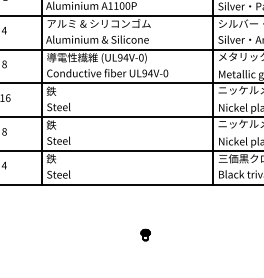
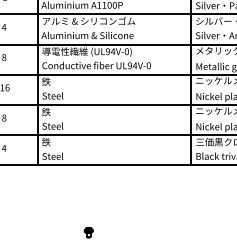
part: (145, 234) -> (88, 232), moved

